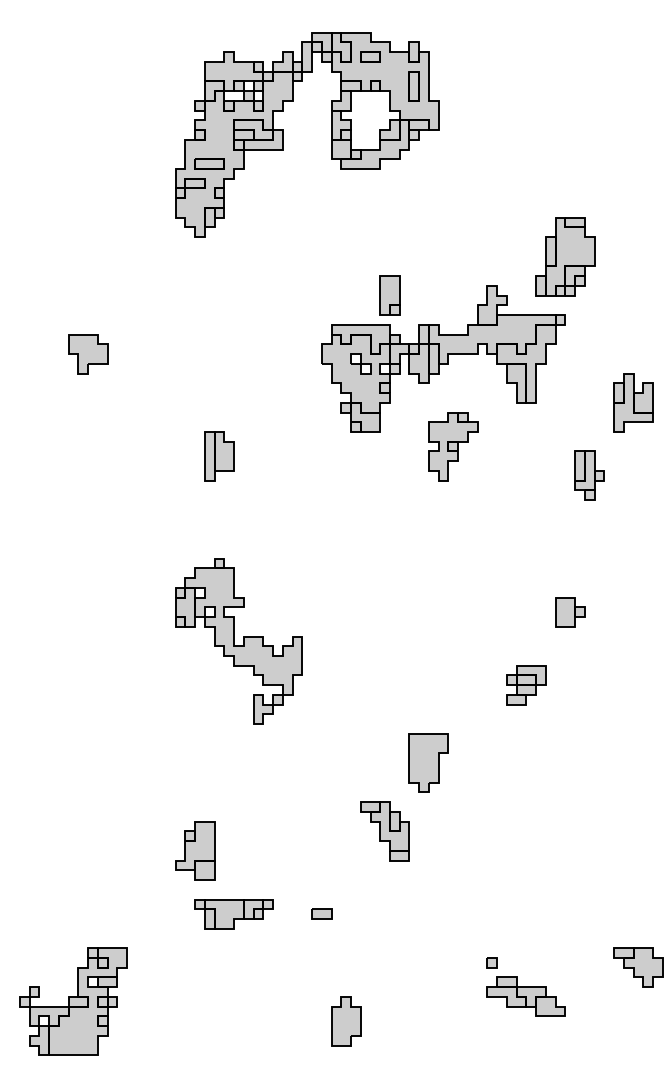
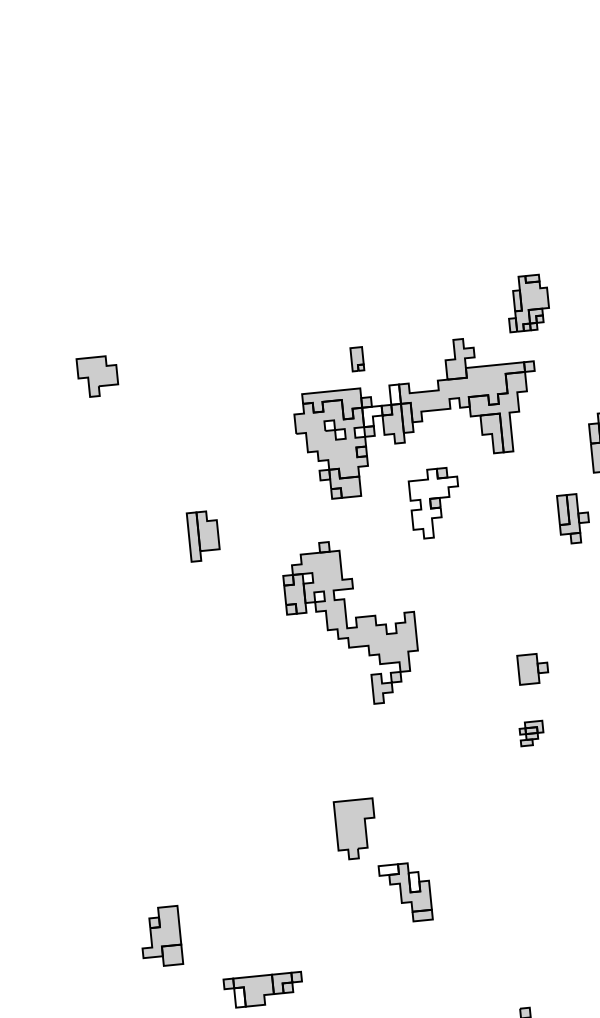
part: (283, 134) -> (235, 209), removed
part: (565, 256) -> (528, 302), size x0.7
part: (389, 295) -> (356, 359), size x0.6
fill: (423, 334) -> (394, 394), removed
fill: (399, 353) -> (372, 415), removed
part: (88, 354) -> (98, 376), moved
fill: (452, 446) -> (434, 503), removed
part: (570, 612) -> (533, 669), moved
part: (238, 641) -> (351, 623), moved
part: (526, 685) -> (531, 733), size x0.6
part: (428, 762) -> (355, 828), moved
fill: (370, 806) -> (388, 869), removed
fill: (394, 821) -> (414, 882), removed
part: (195, 850) -> (161, 936), moved
part: (321, 913) -> (350, 980), removed
fill: (209, 918) -> (239, 997), removed

